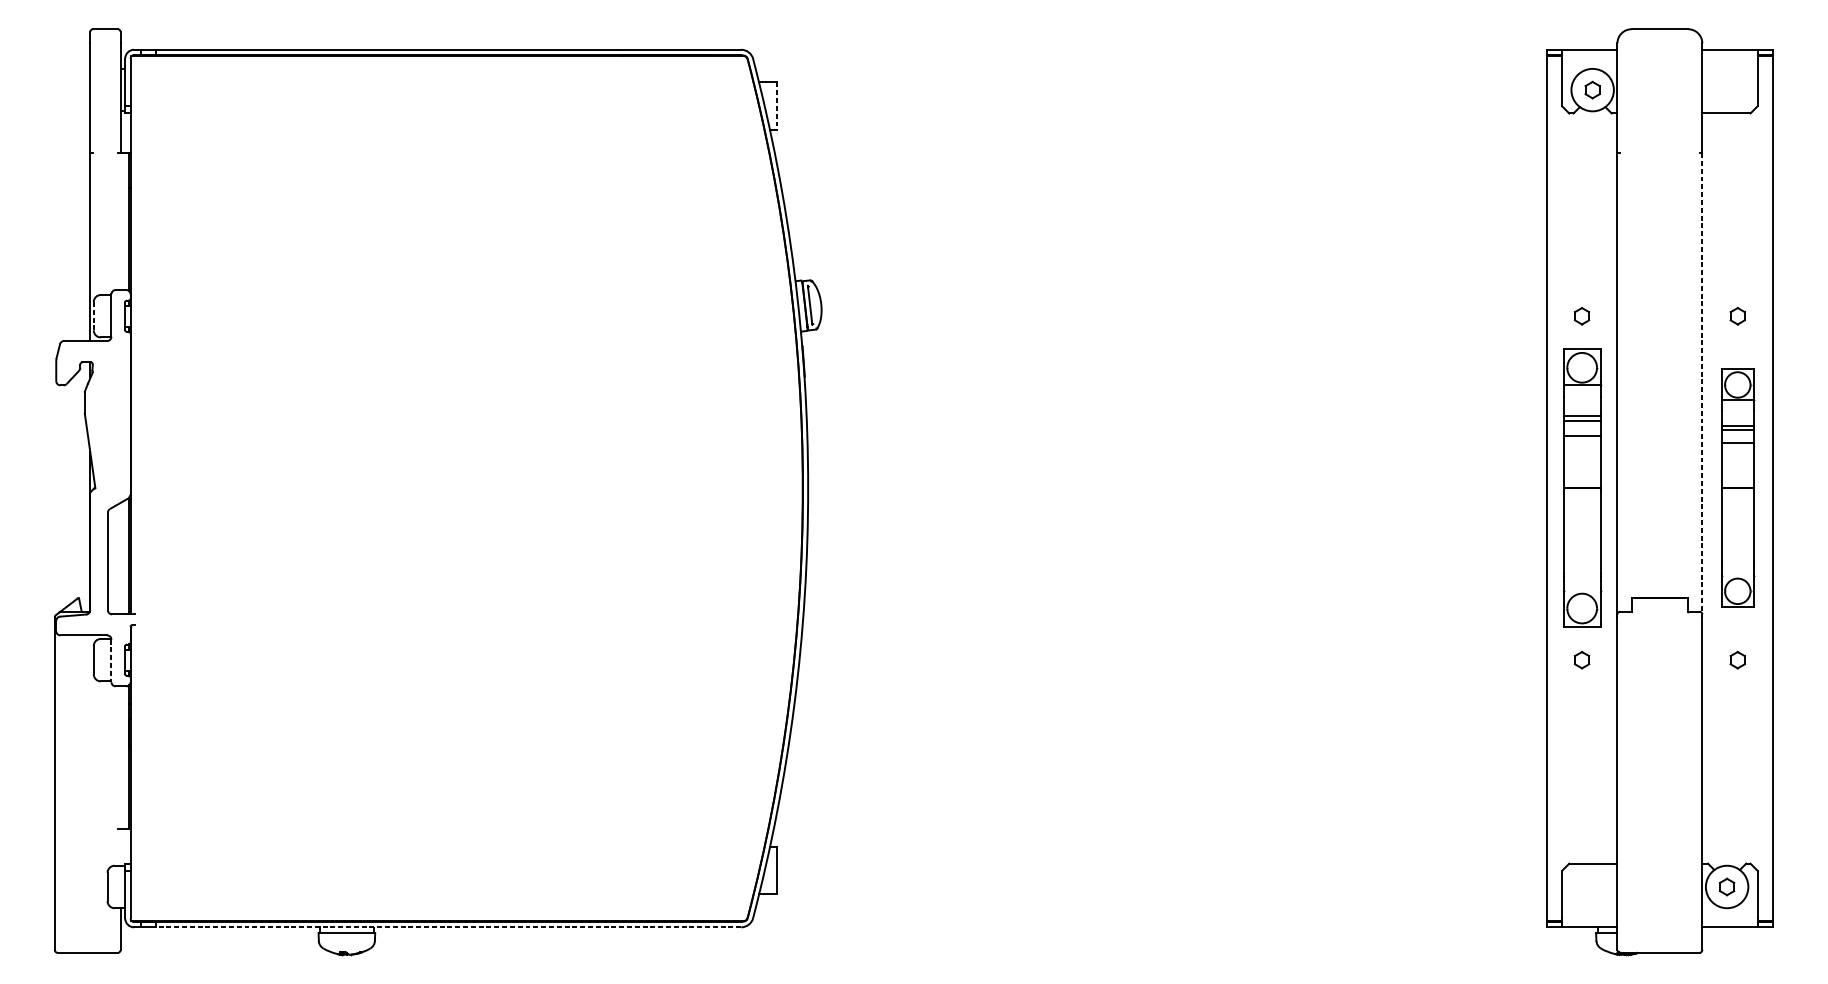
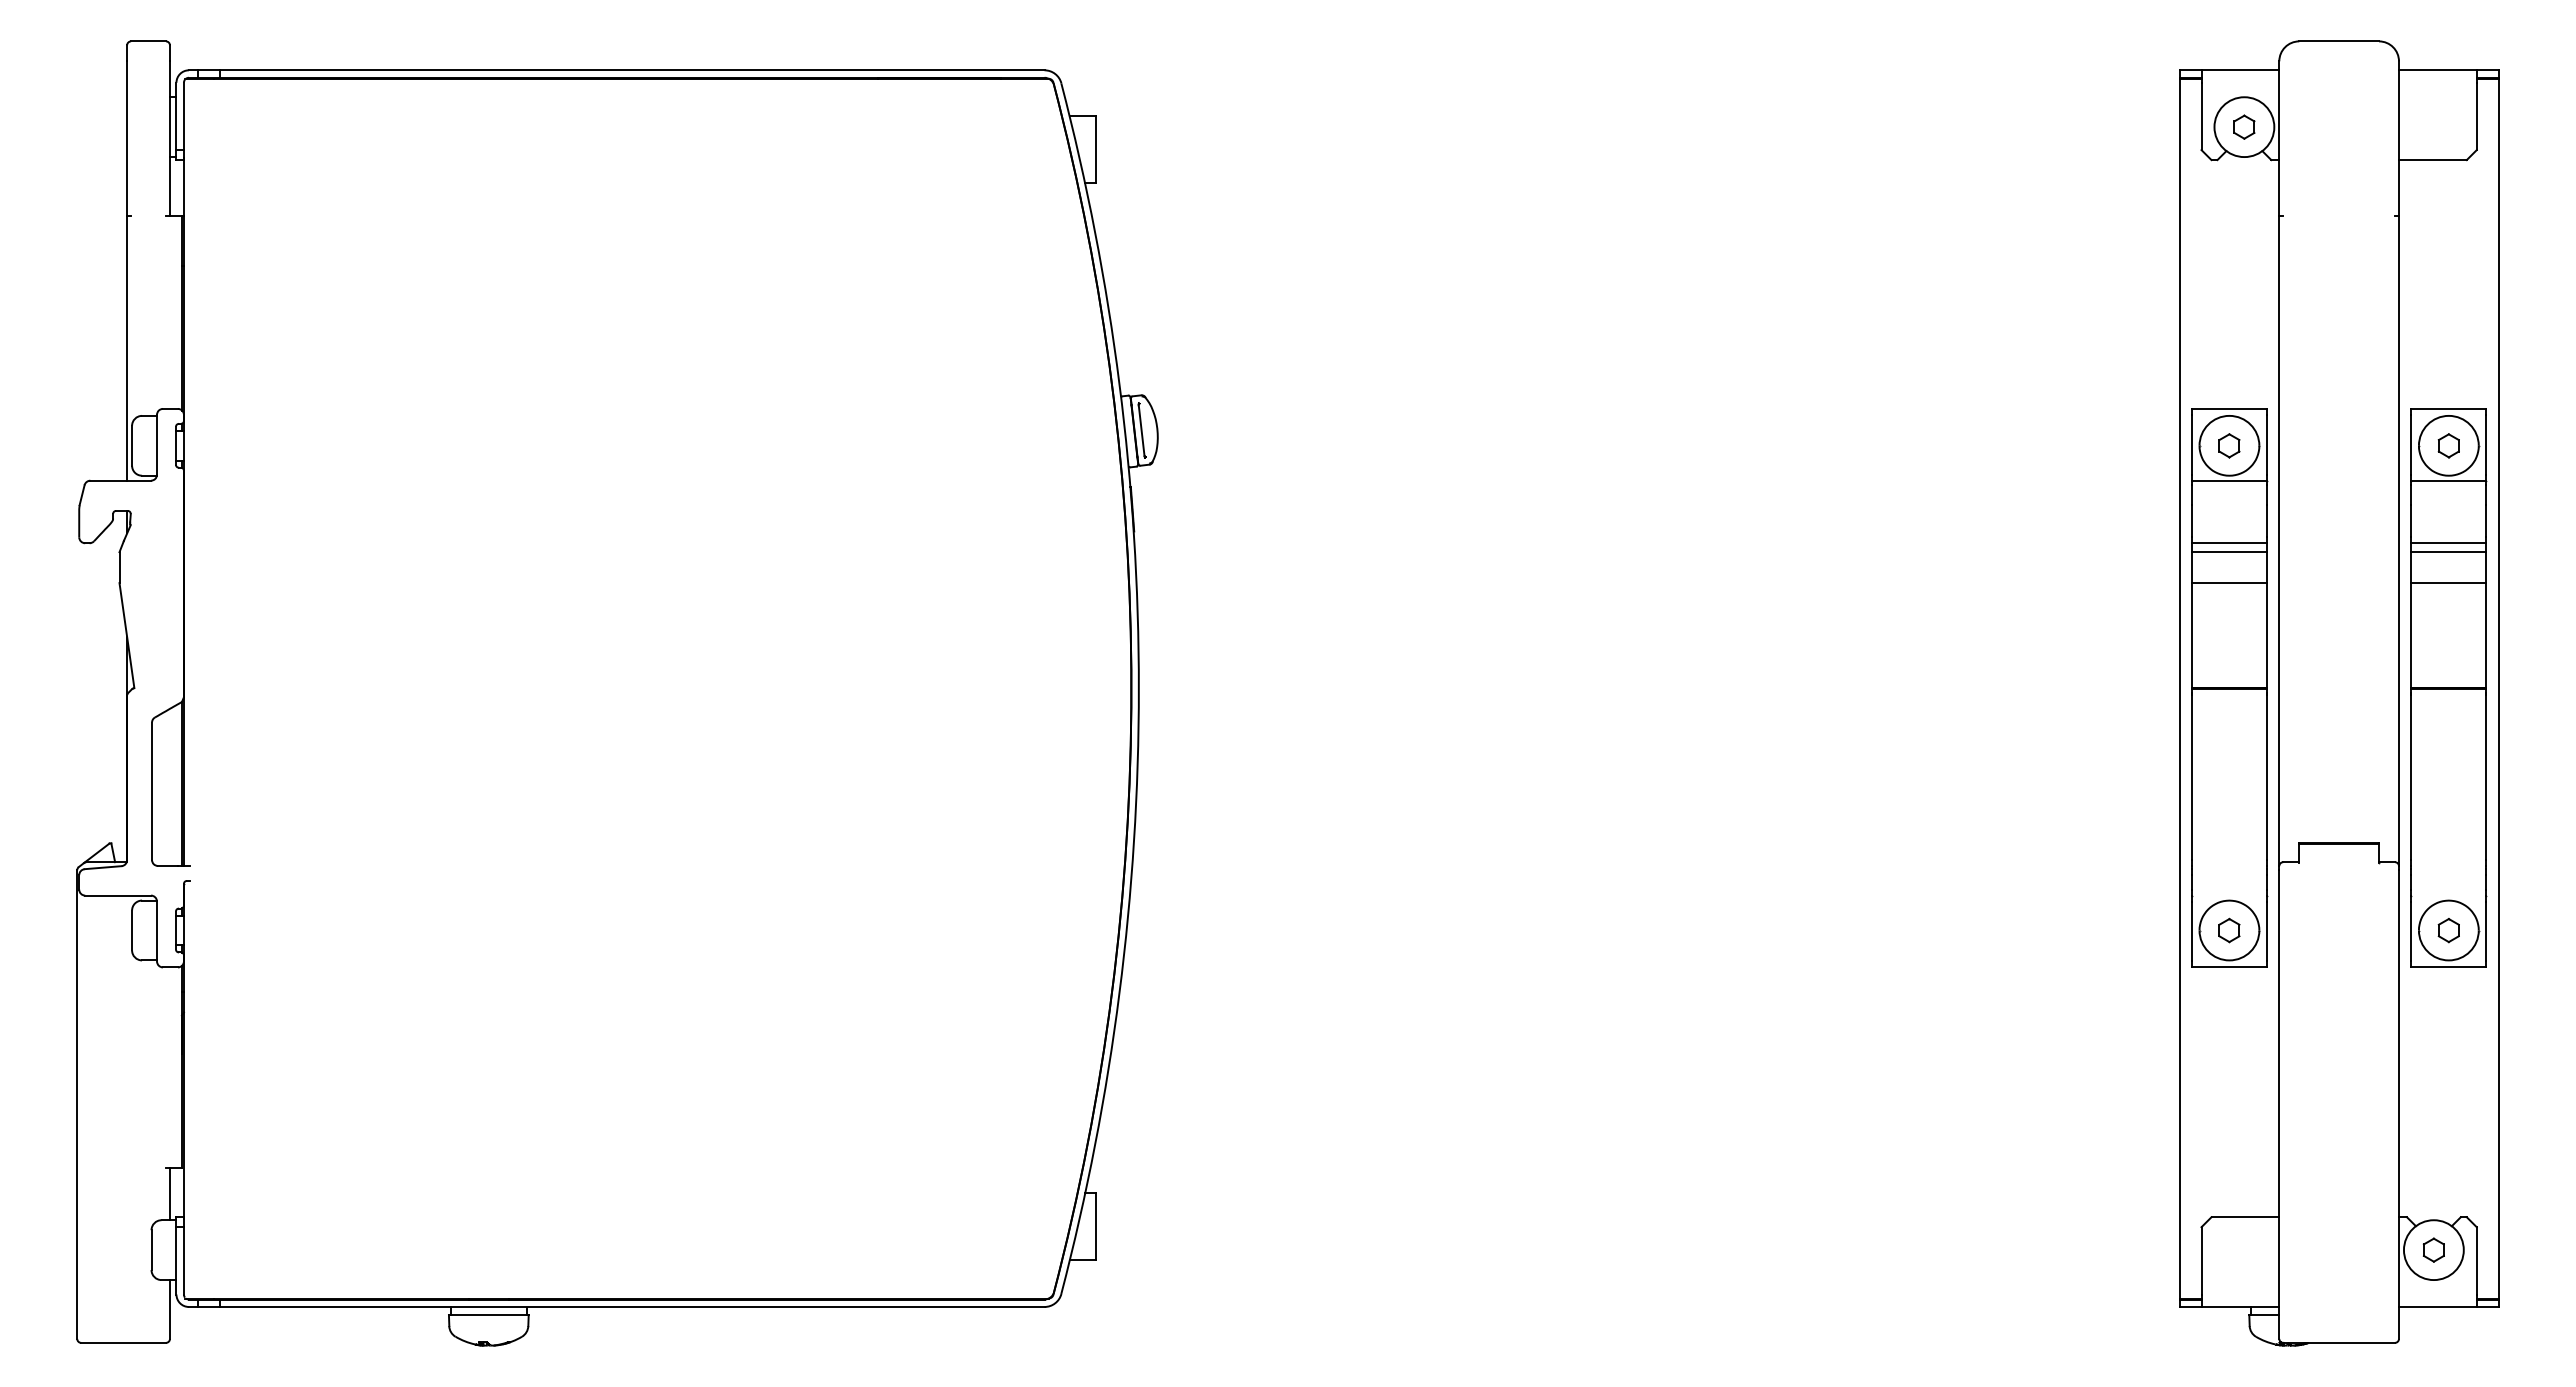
line: (777, 106) -> (1095, 150), dashed -> solid
line: (94, 316) -> (132, 445), dashed -> solid
line: (1702, 384) -> (2398, 541), dashed -> solid
part: (1582, 487) -> (2229, 687), size x1.43
part: (1737, 487) -> (2448, 687), size x1.67
line: (111, 660) -> (157, 931), dashed -> solid
line: (120, 847) -> (169, 1194), added
line: (448, 926) -> (631, 1306), dashed -> solid

